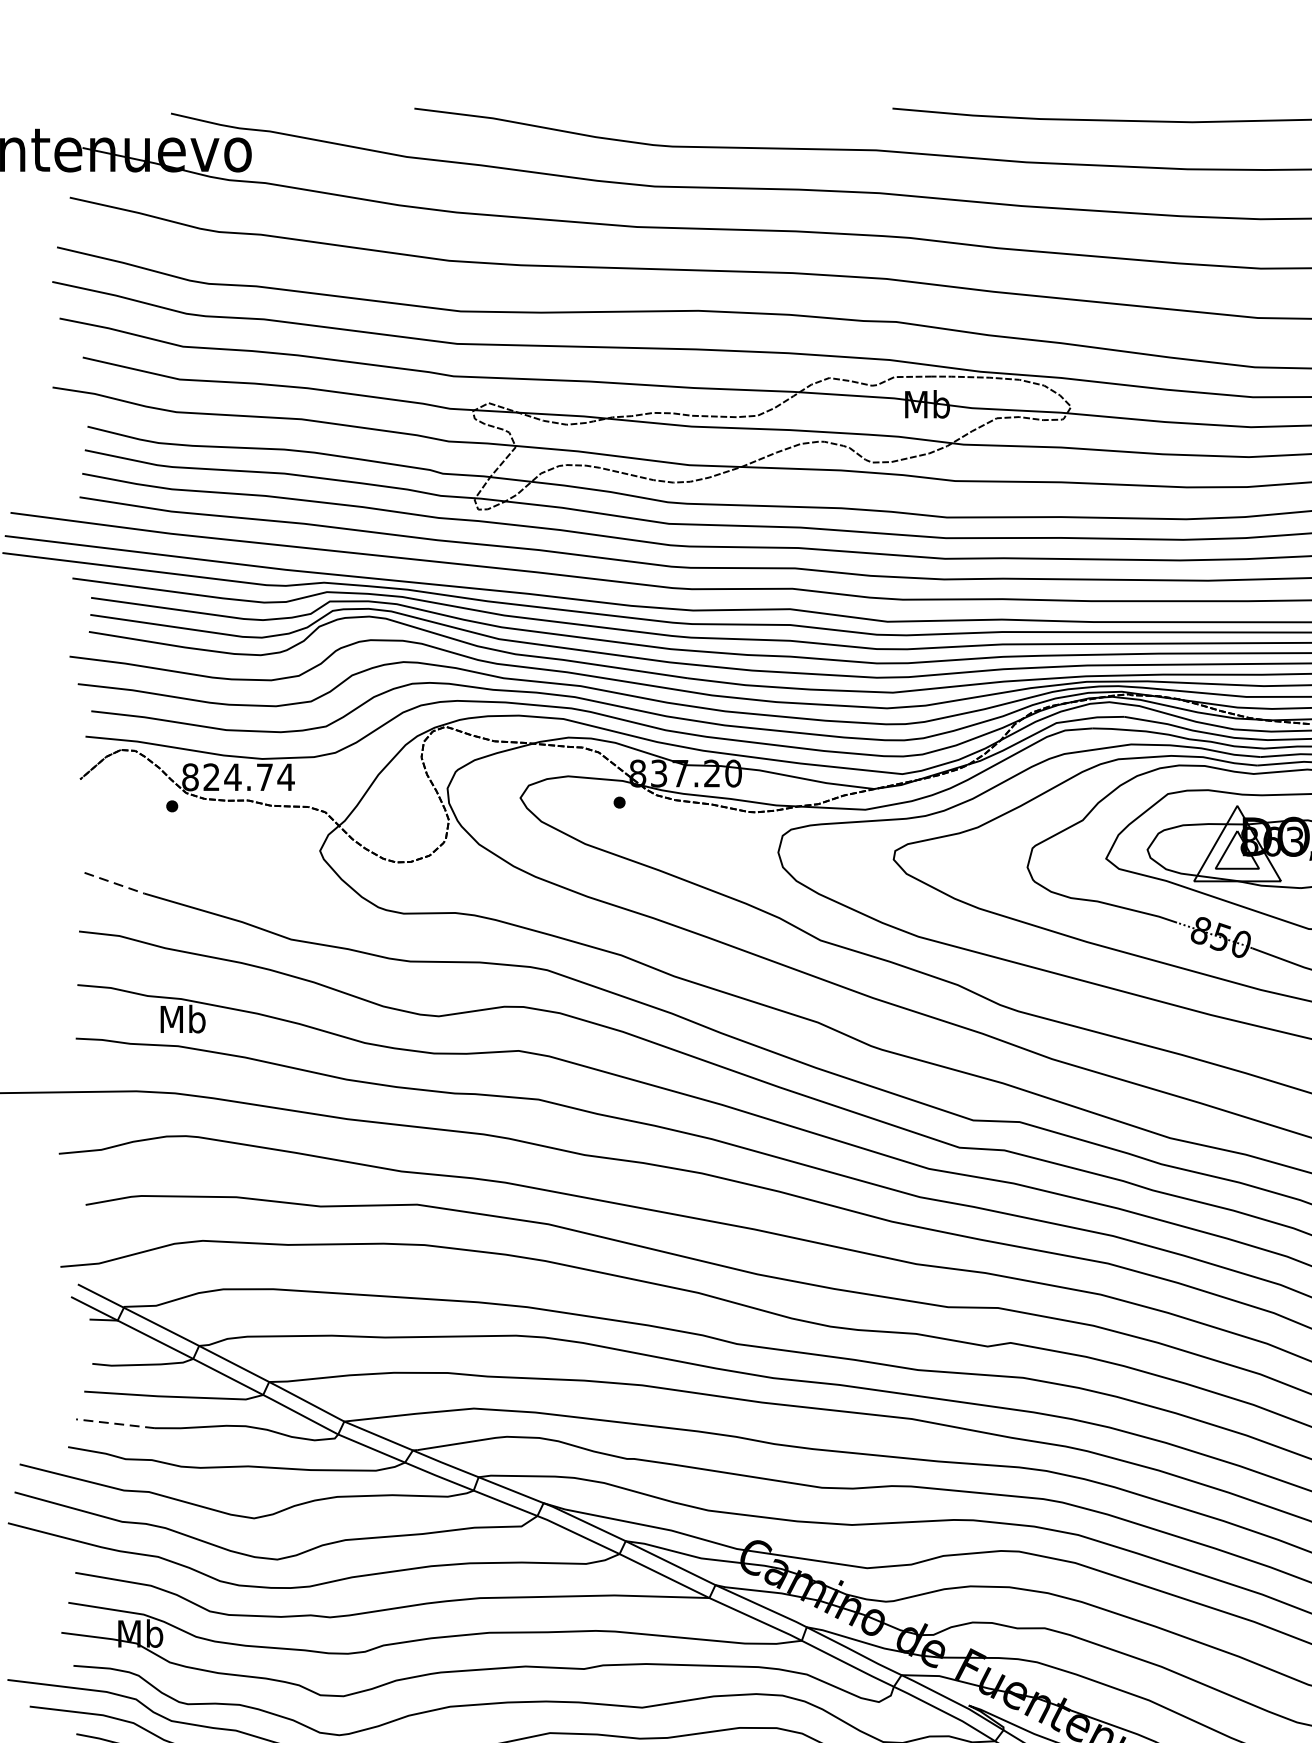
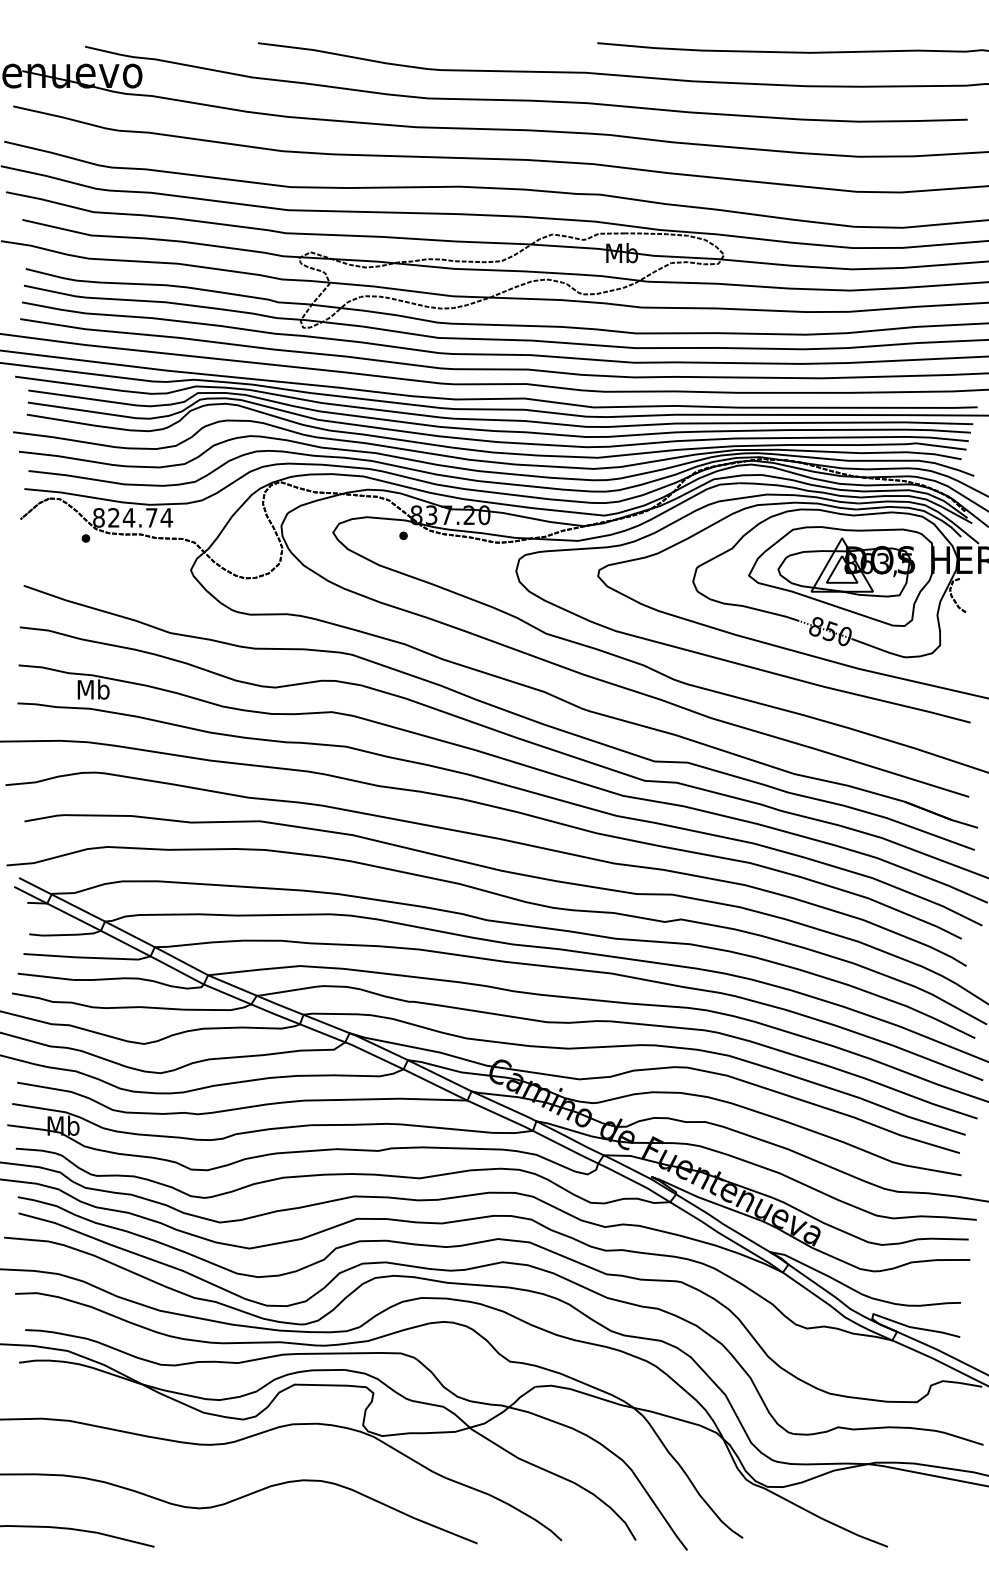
line: (115, 883) -> (45, 593), dashed -> solid
line: (115, 1423) -> (45, 976), dashed -> solid

